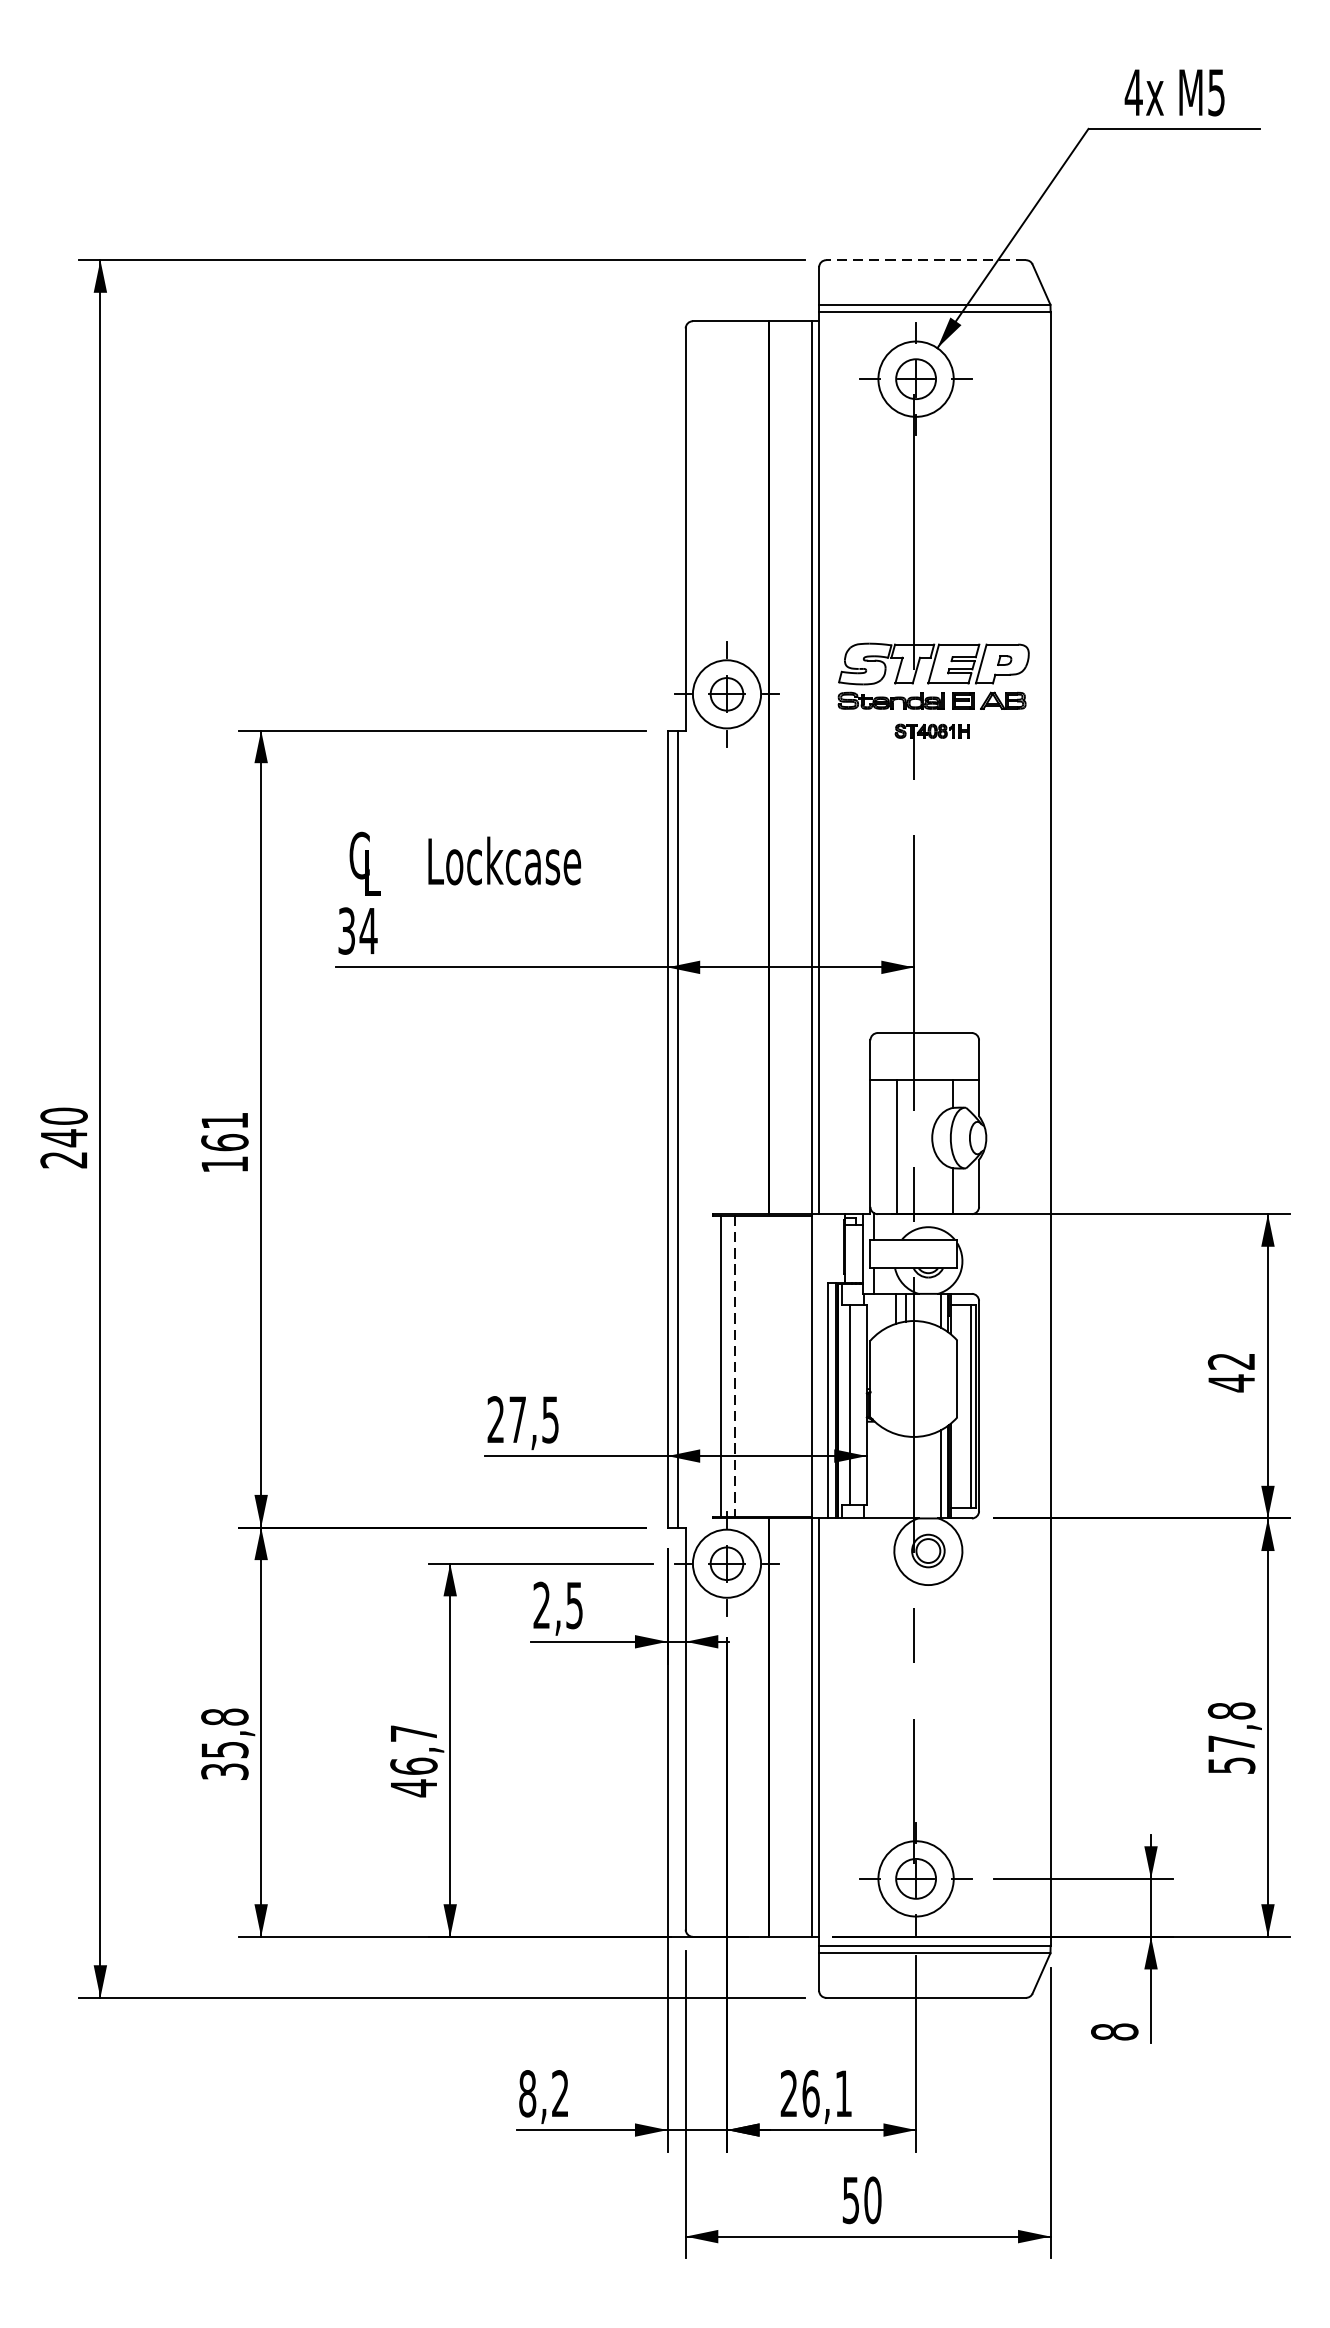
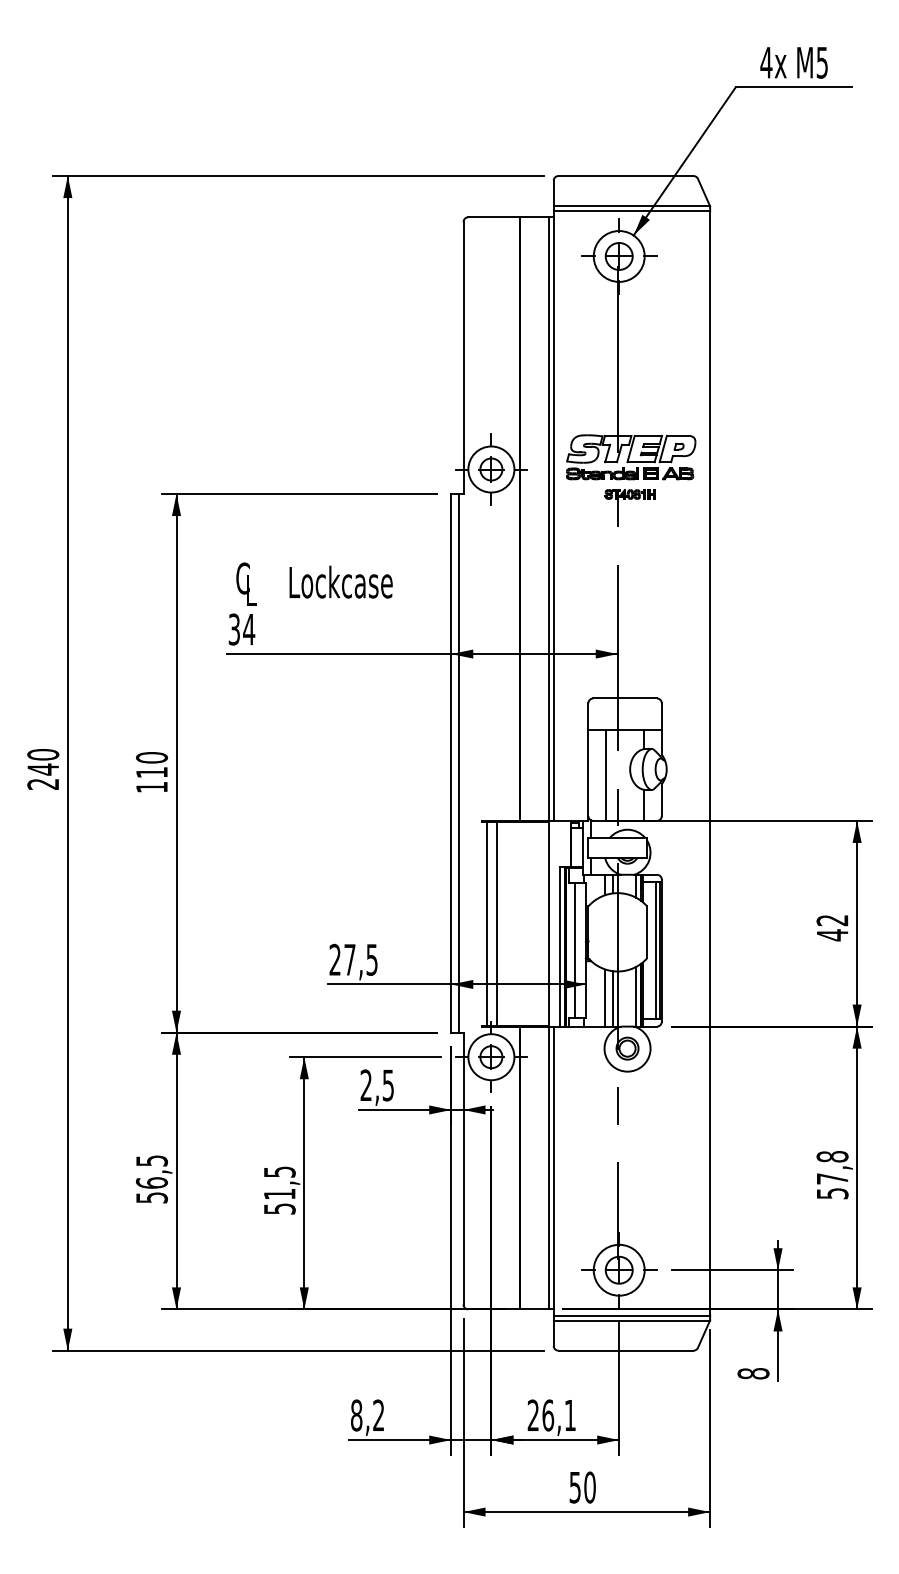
line: (925, 260) -> (625, 176), dashed -> solid
text: (225, 1132) -> (152, 765), 161 -> 110
line: (734, 1365) -> (496, 923), dashed -> solid
line: (895, 1475) -> (605, 997), added
line: (906, 1476) -> (612, 998), added
text: (225, 1743) -> (152, 1178), 35,8 -> 56,5
text: (413, 1760) -> (279, 1190), 46,7 -> 51,5

